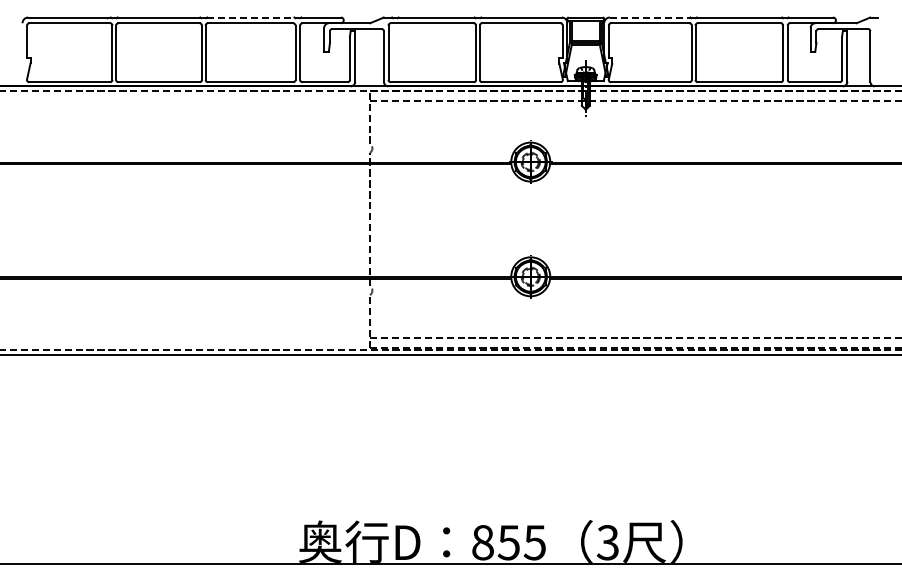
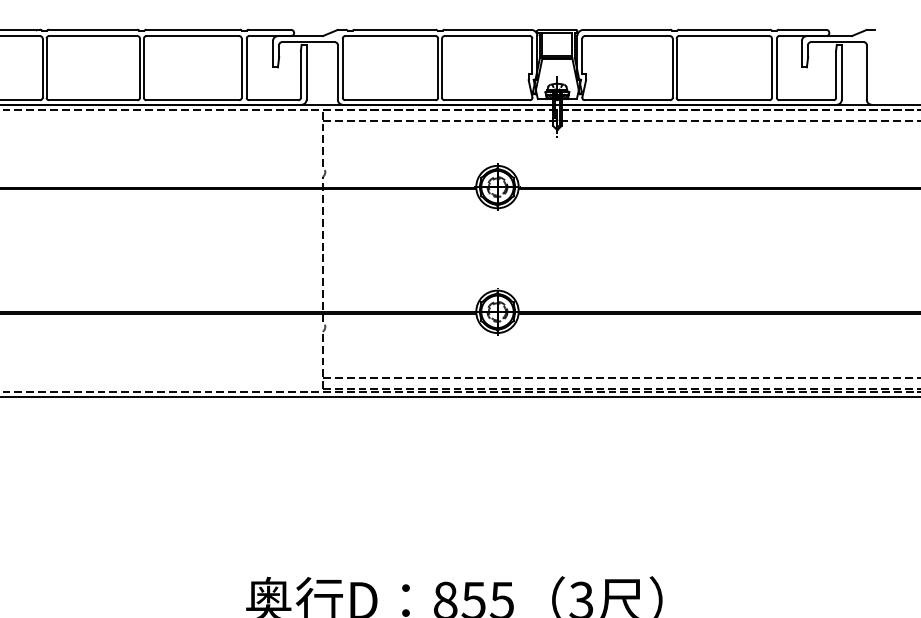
line: (250, 17) -> (192, 29), dashed -> solid
line: (649, 17) -> (626, 29), dashed -> solid

